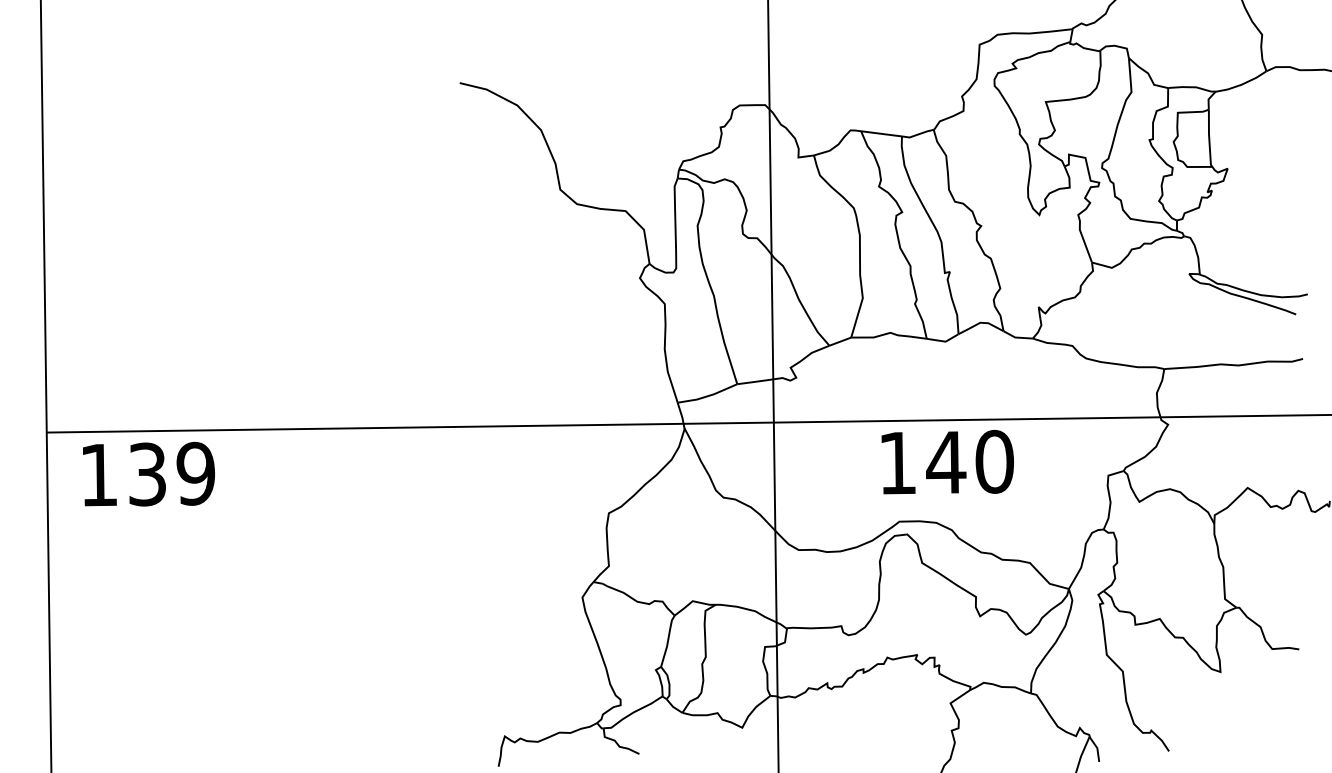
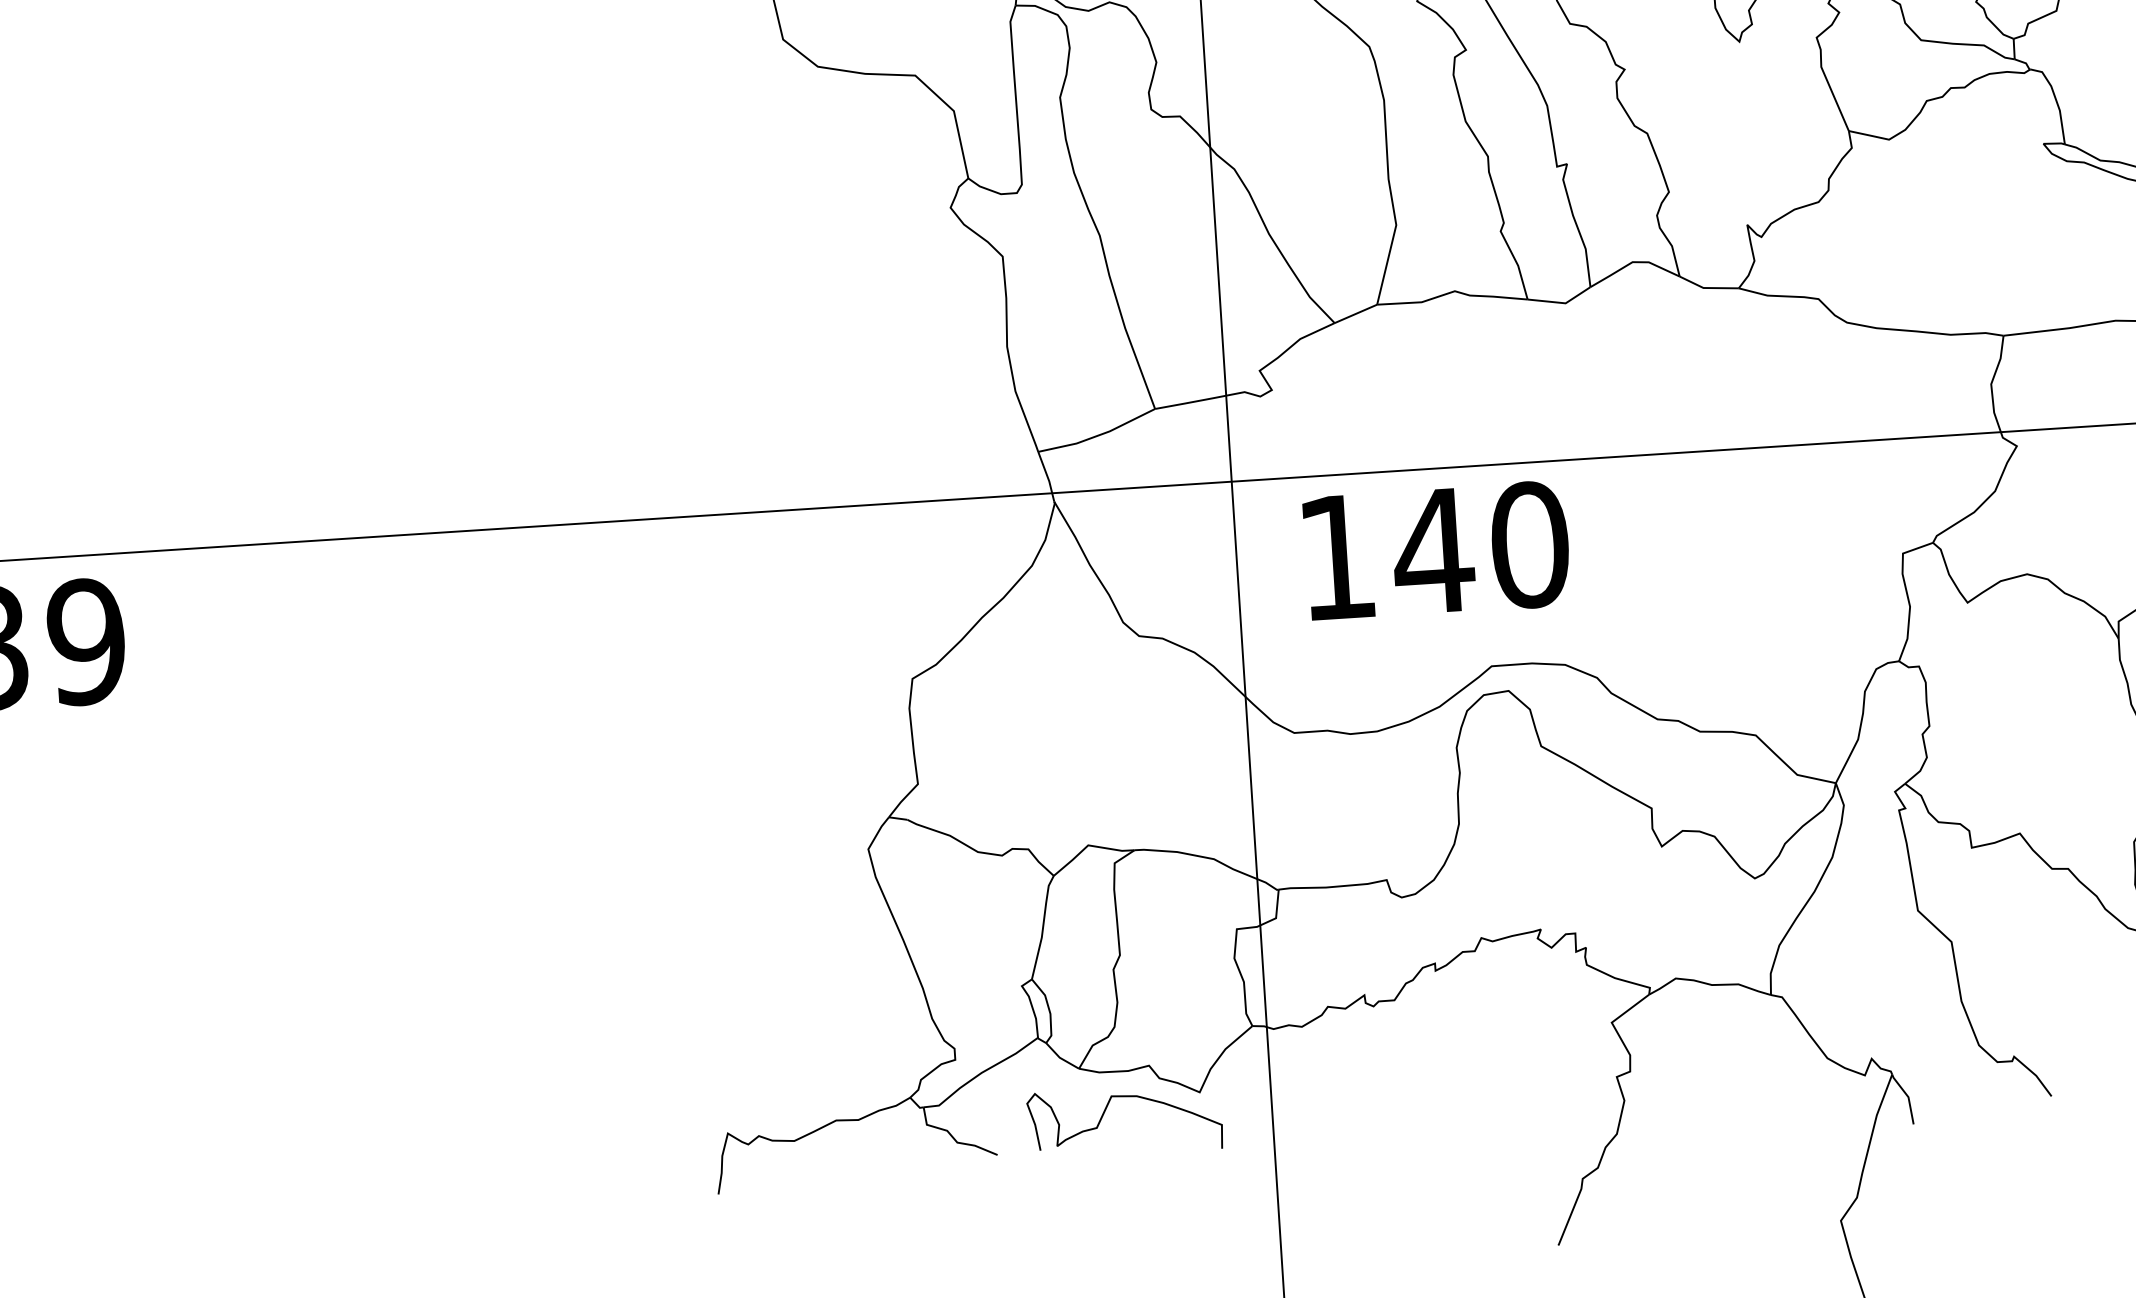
text: (947, 462) -> (1436, 550), moved
curve: (695, 734) -> (1107, 1110), added

